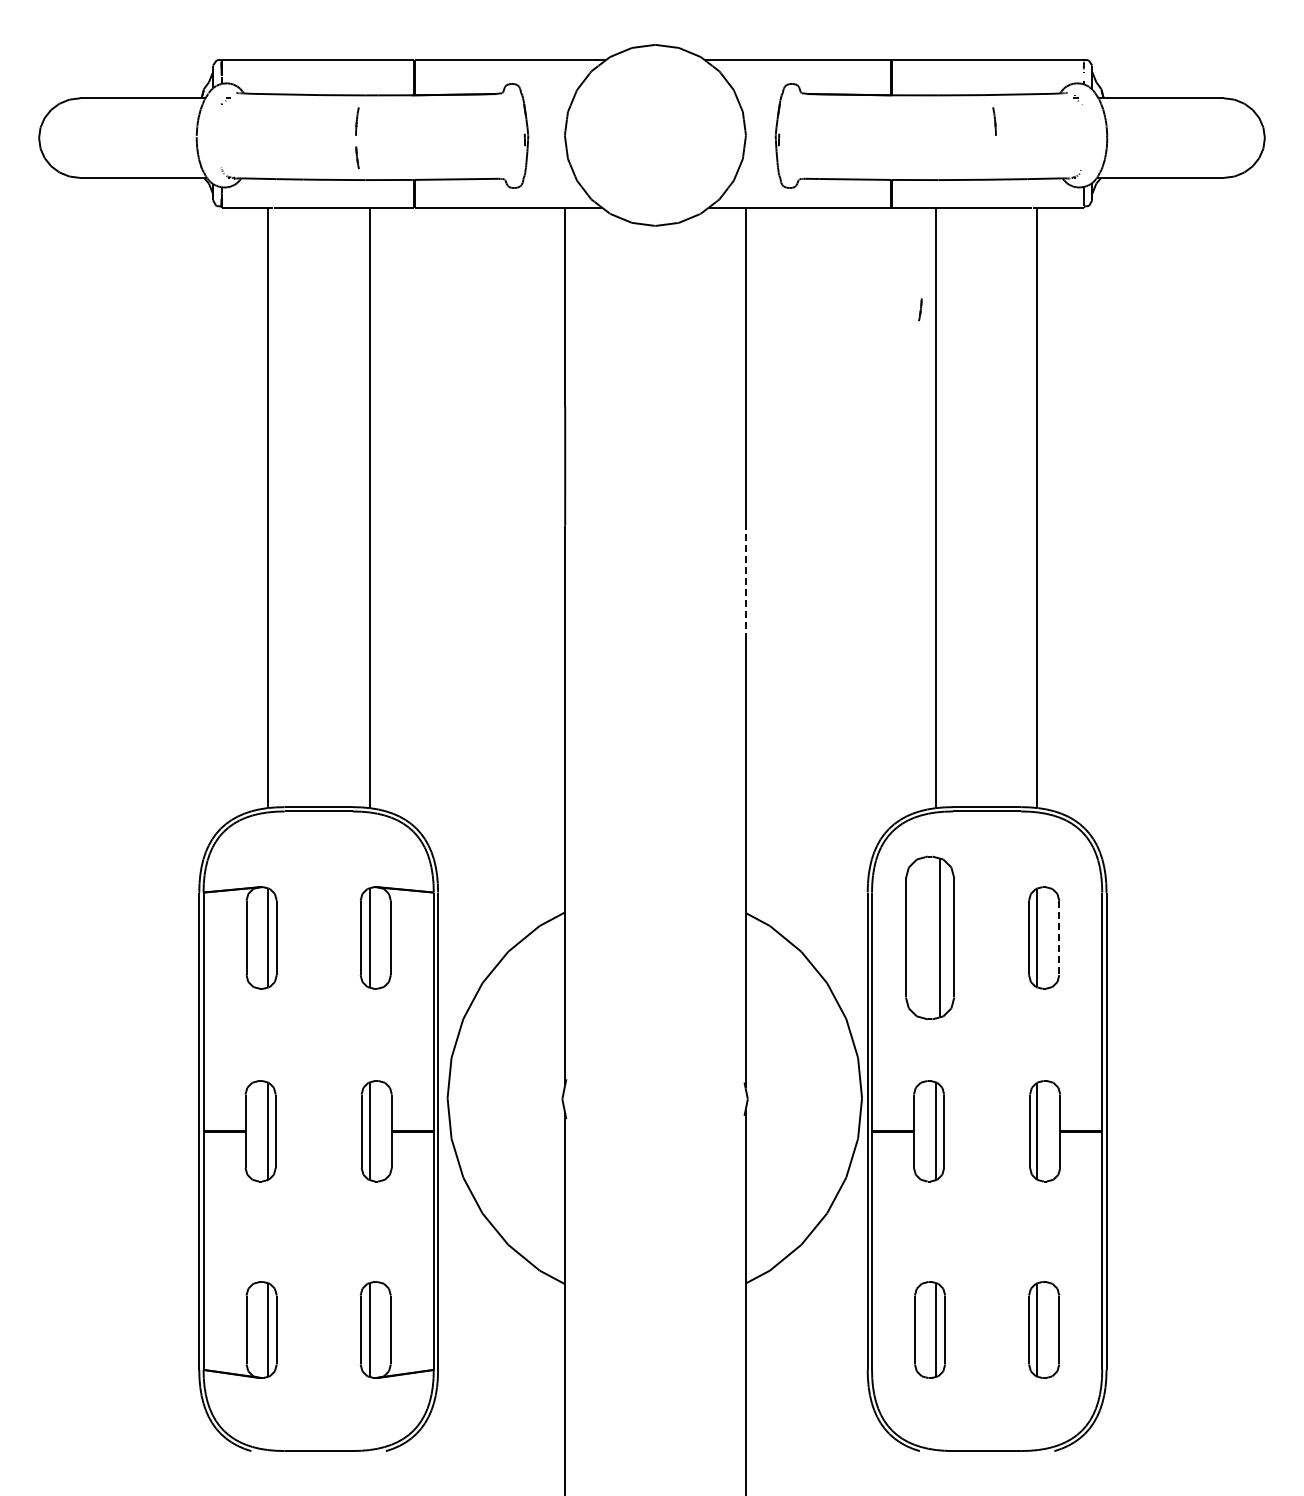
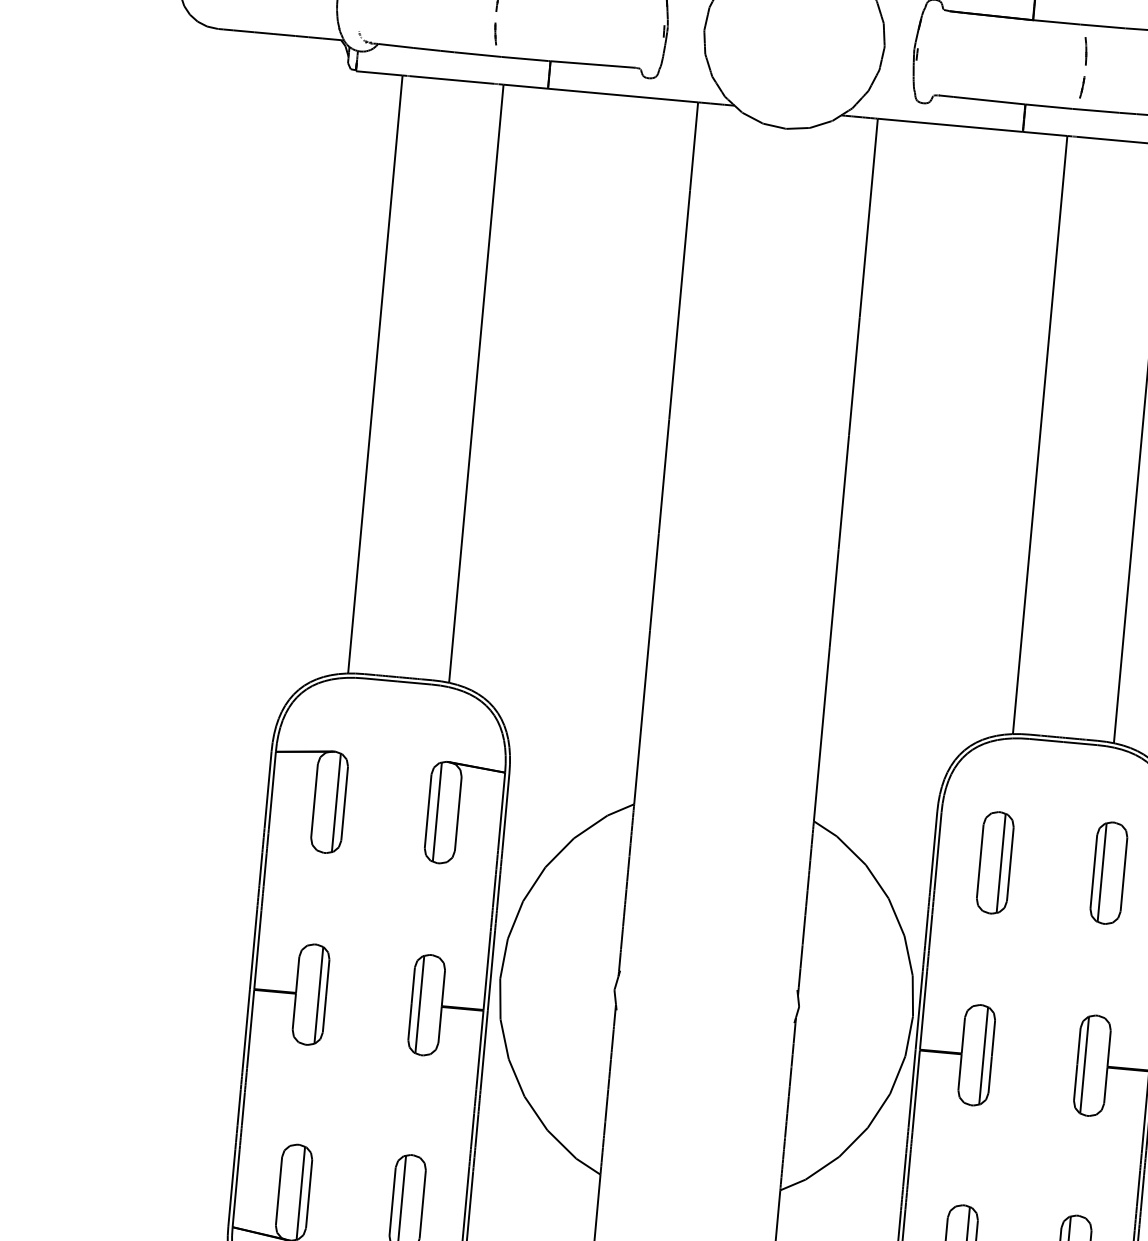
line: (994, 121) -> (1085, 51), moved
line: (920, 309) -> (1082, 87), moved
line: (745, 582) -> (843, 492), dashed -> solid
part: (929, 937) -> (994, 862), size x0.62
line: (1059, 938) -> (1124, 875), dashed -> solid

